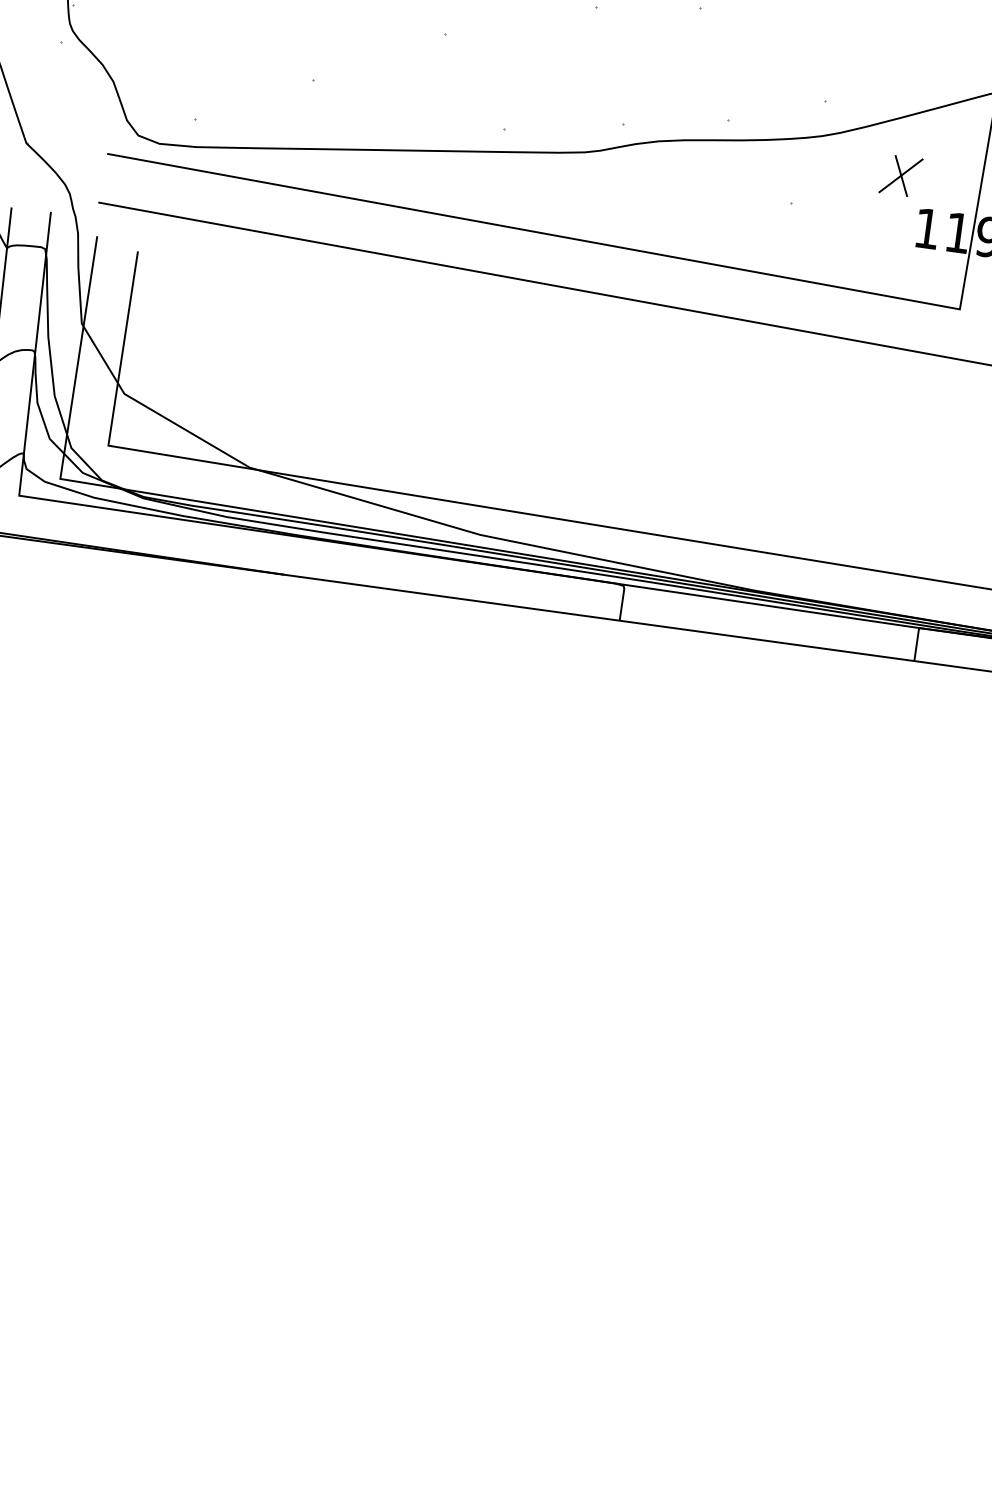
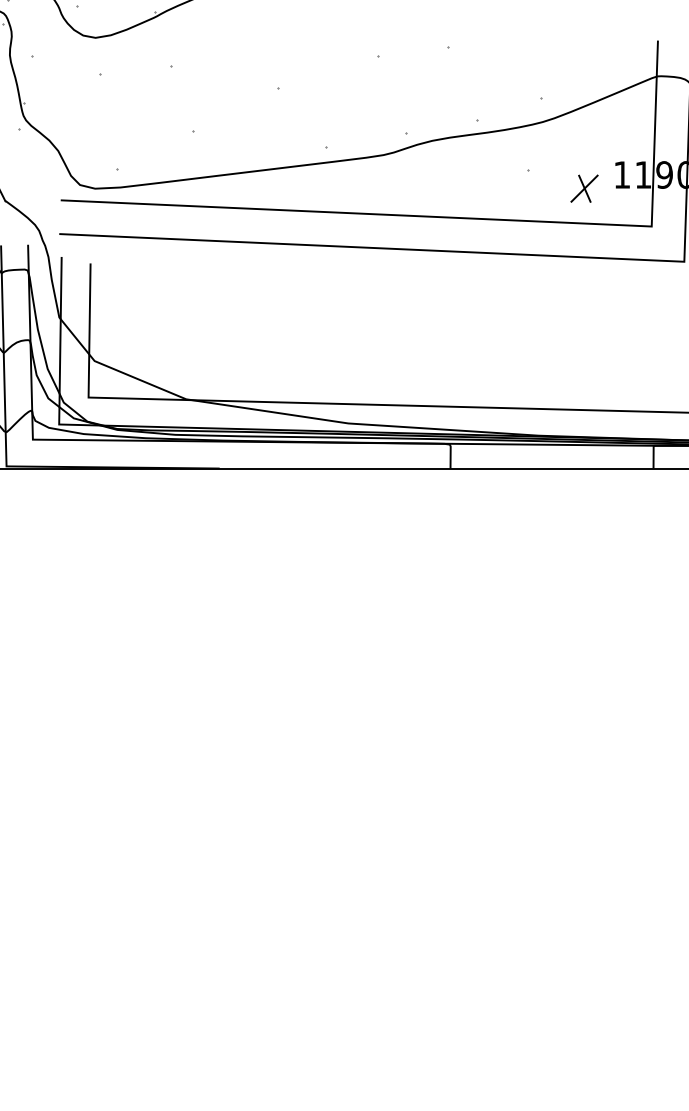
part: (900, 175) -> (584, 188), moved

